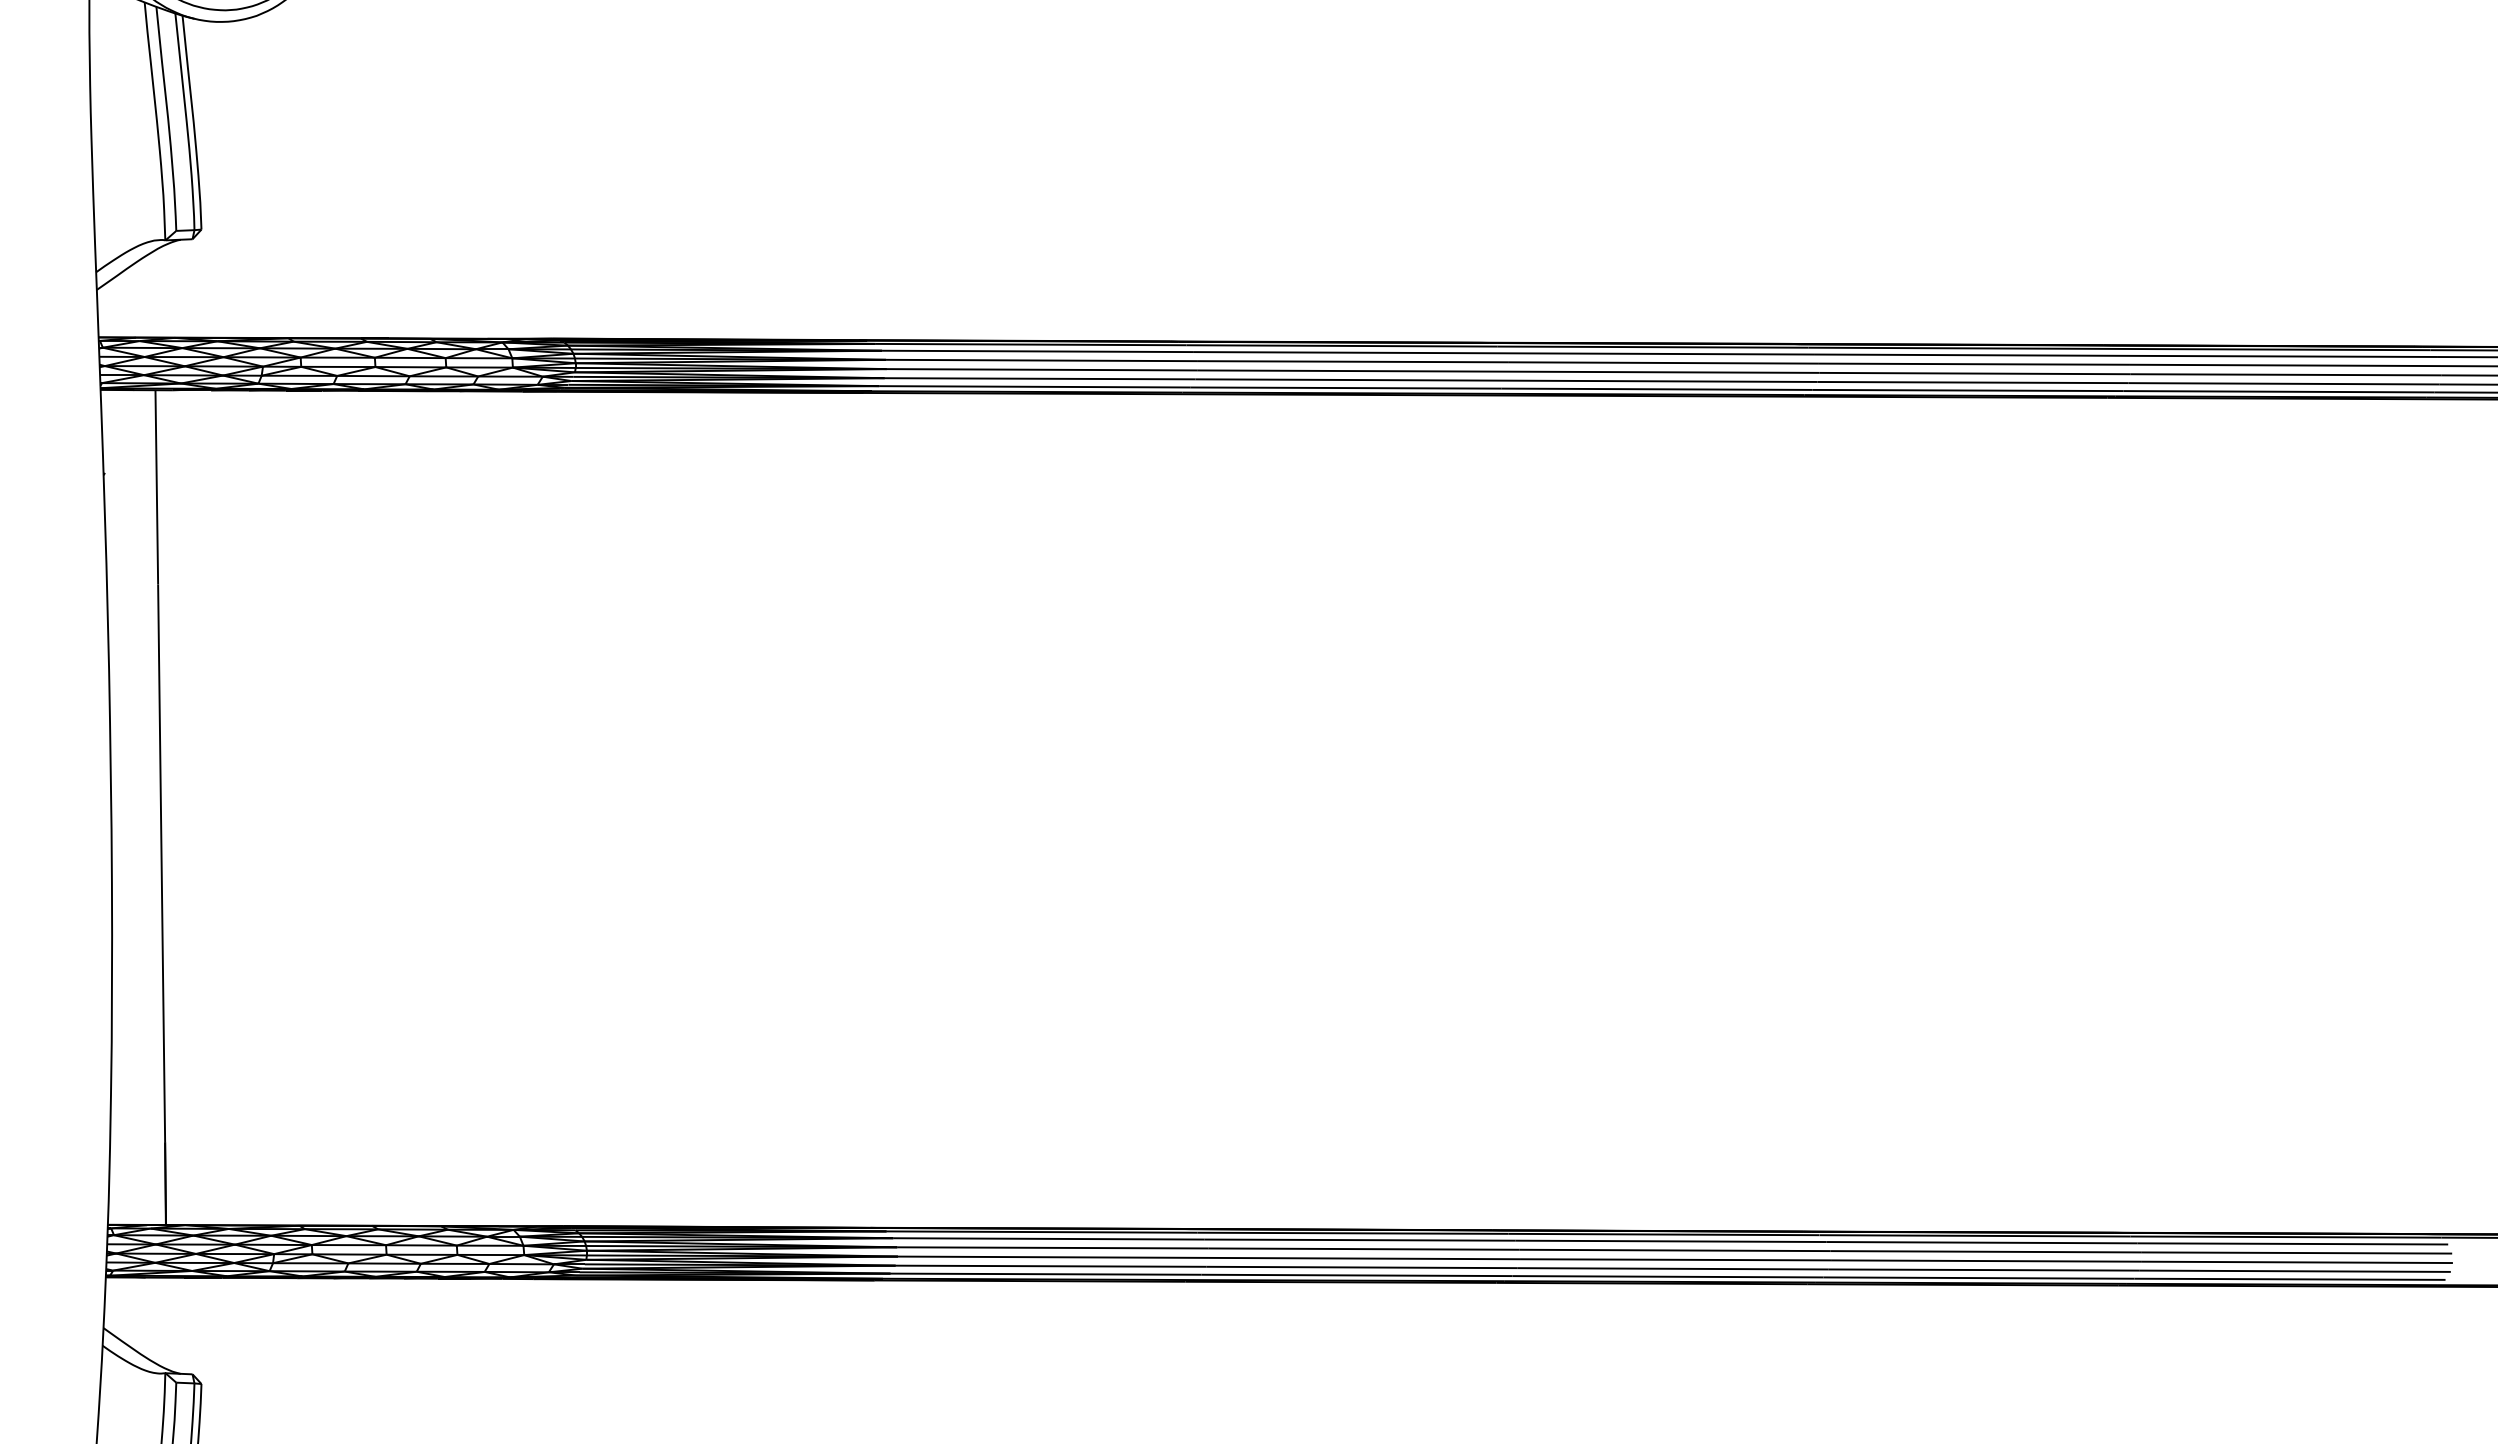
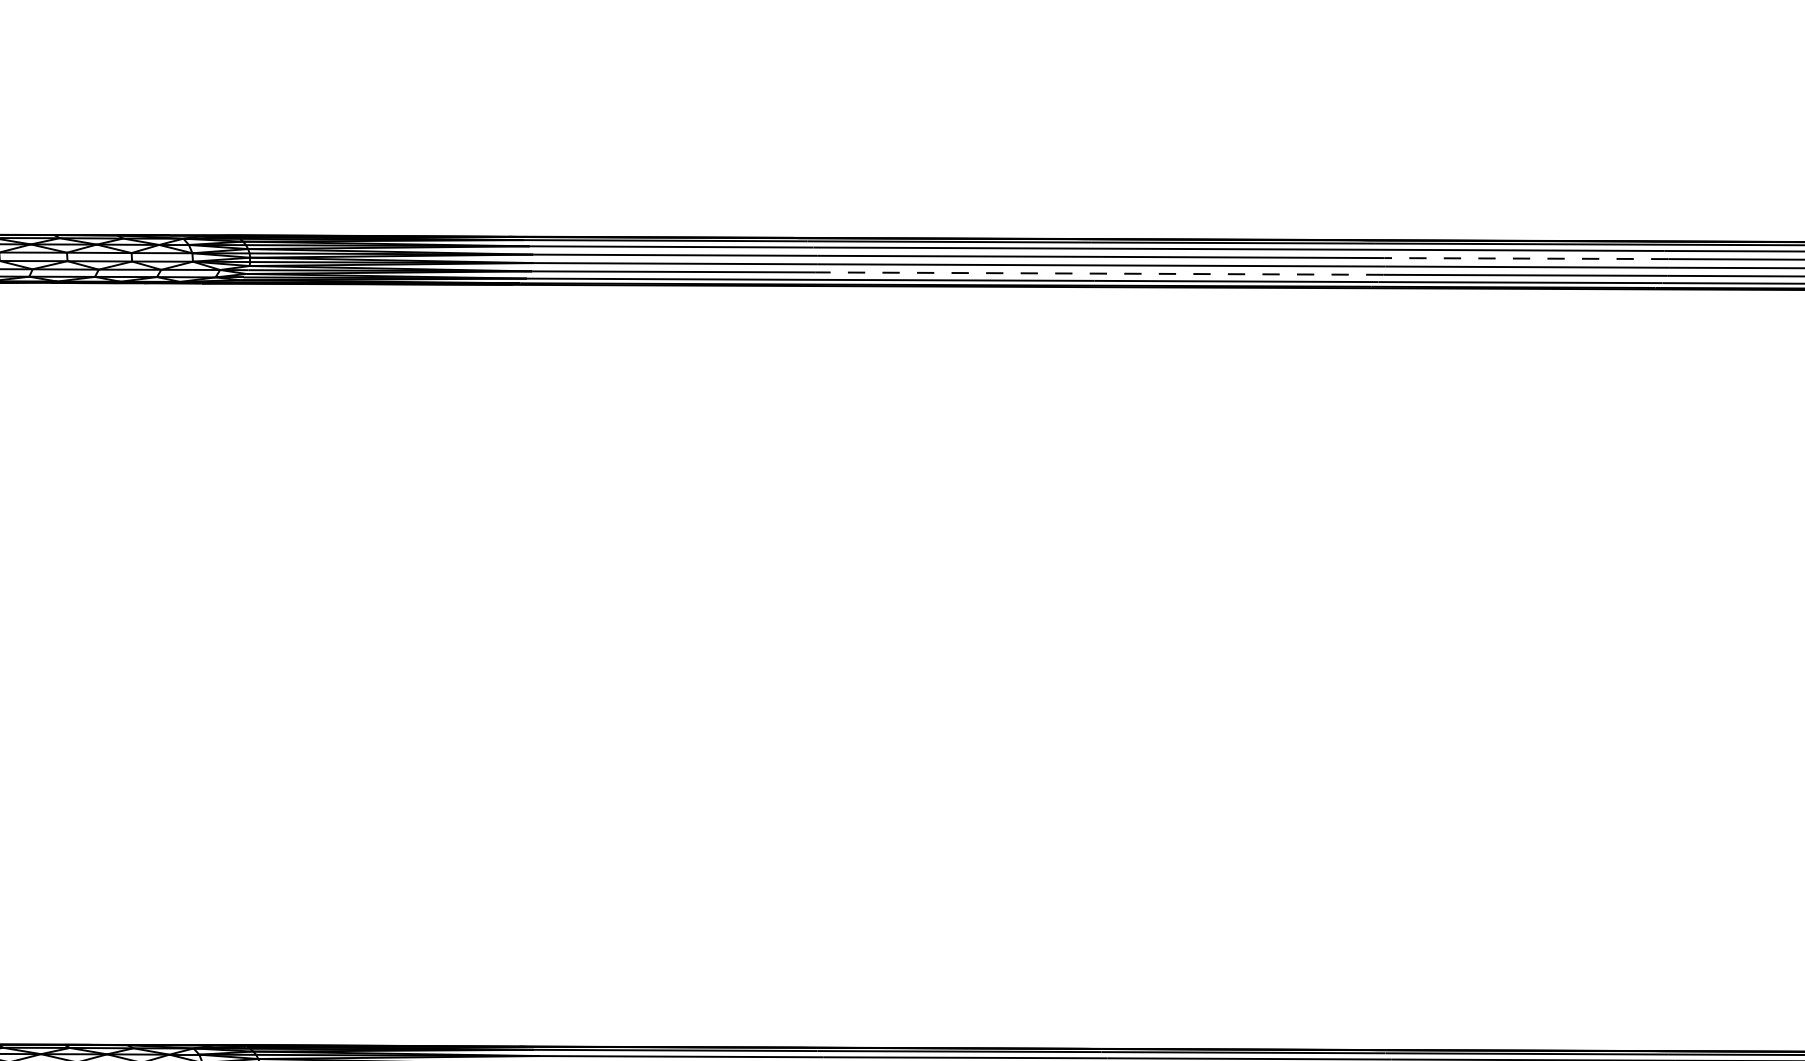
line: (1974, 364) -> (1526, 258), solid -> dashed
line: (1506, 380) -> (1099, 273), solid -> dashed

